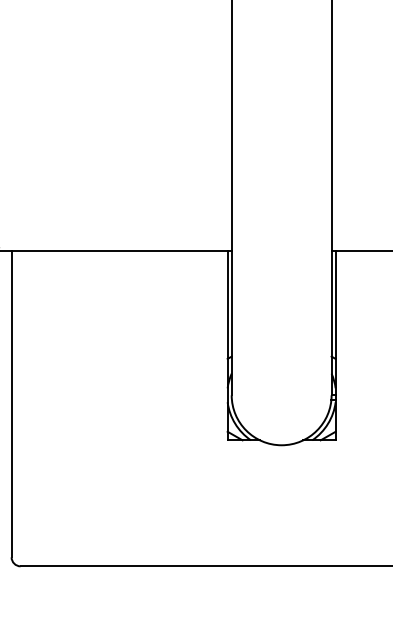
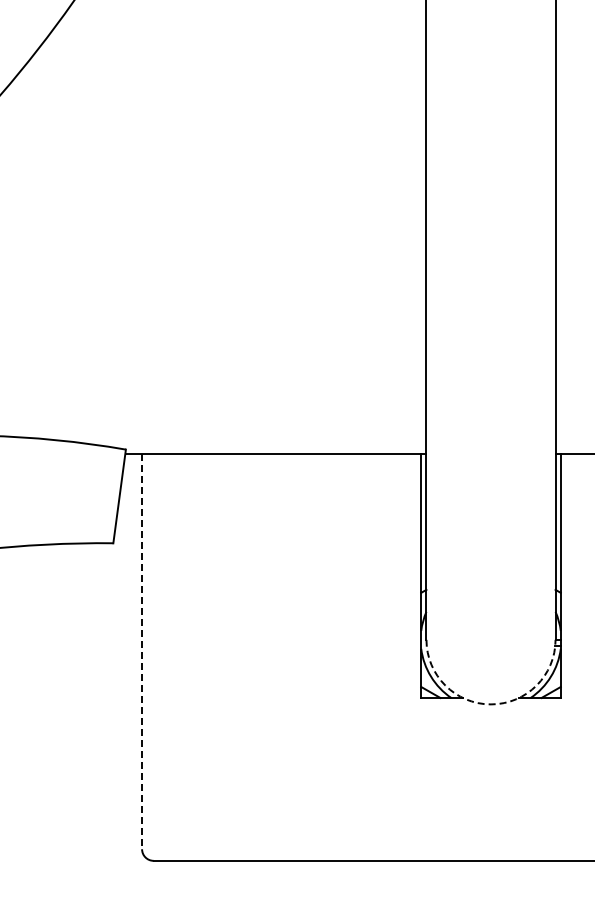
line: (11, 404) -> (142, 651), solid -> dashed
arc: (282, 445) -> (491, 704), solid -> dashed

